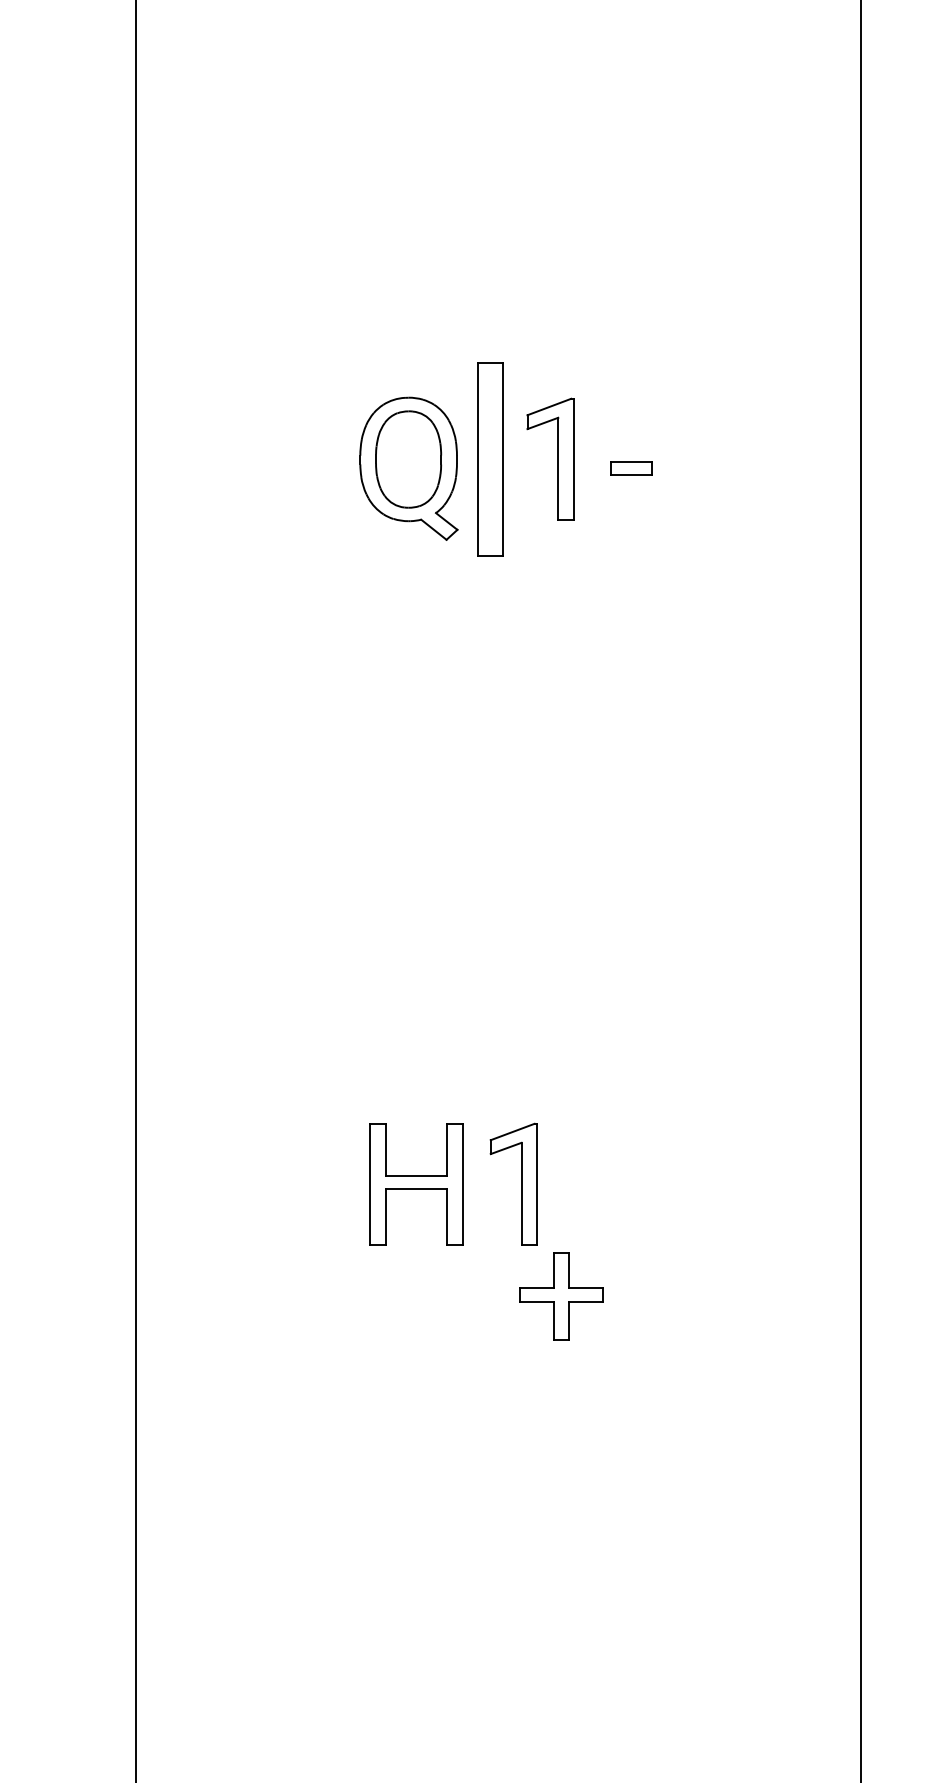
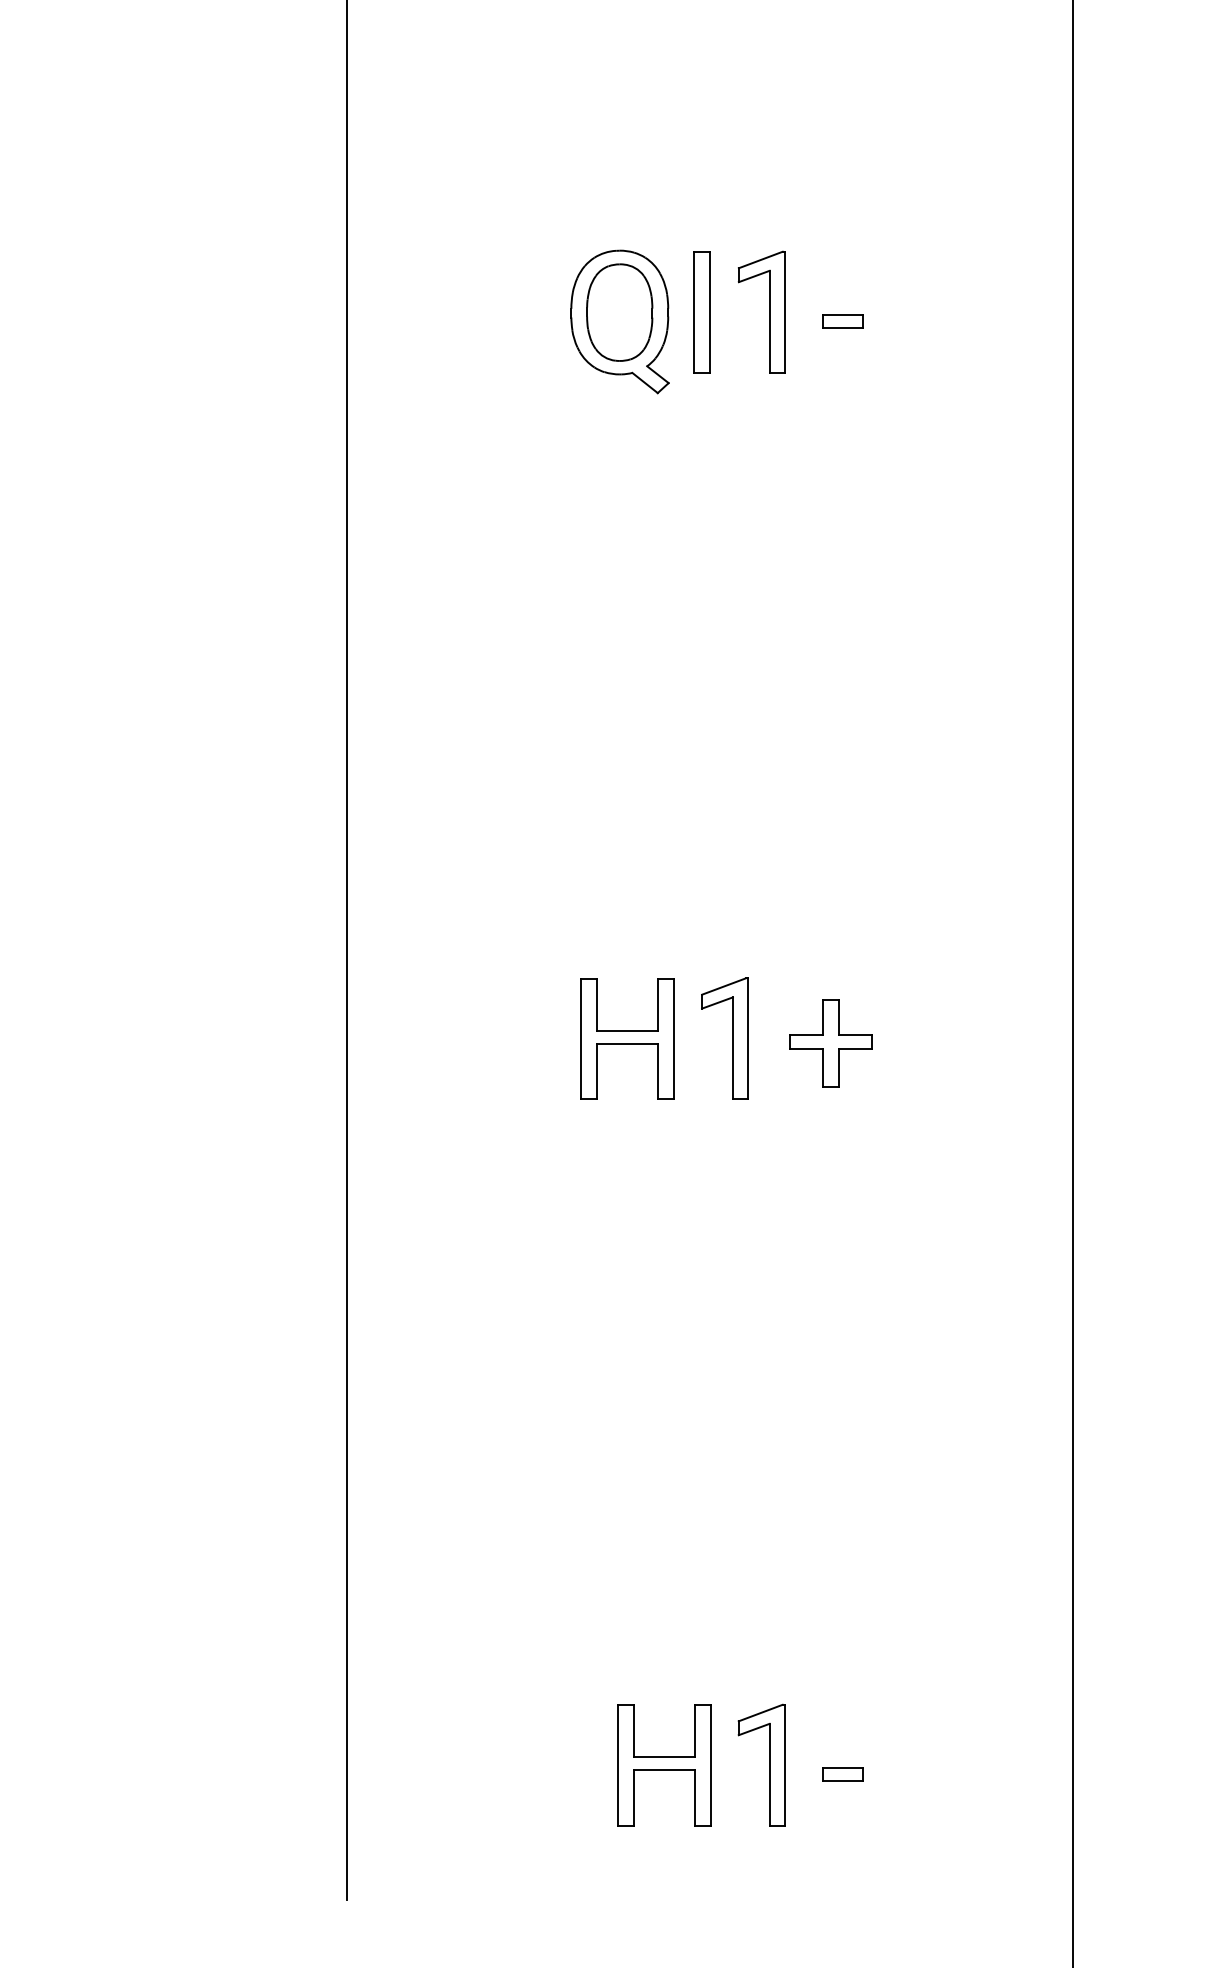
part: (490, 459) -> (701, 312), size x0.62
part: (561, 1296) -> (830, 1043), moved

